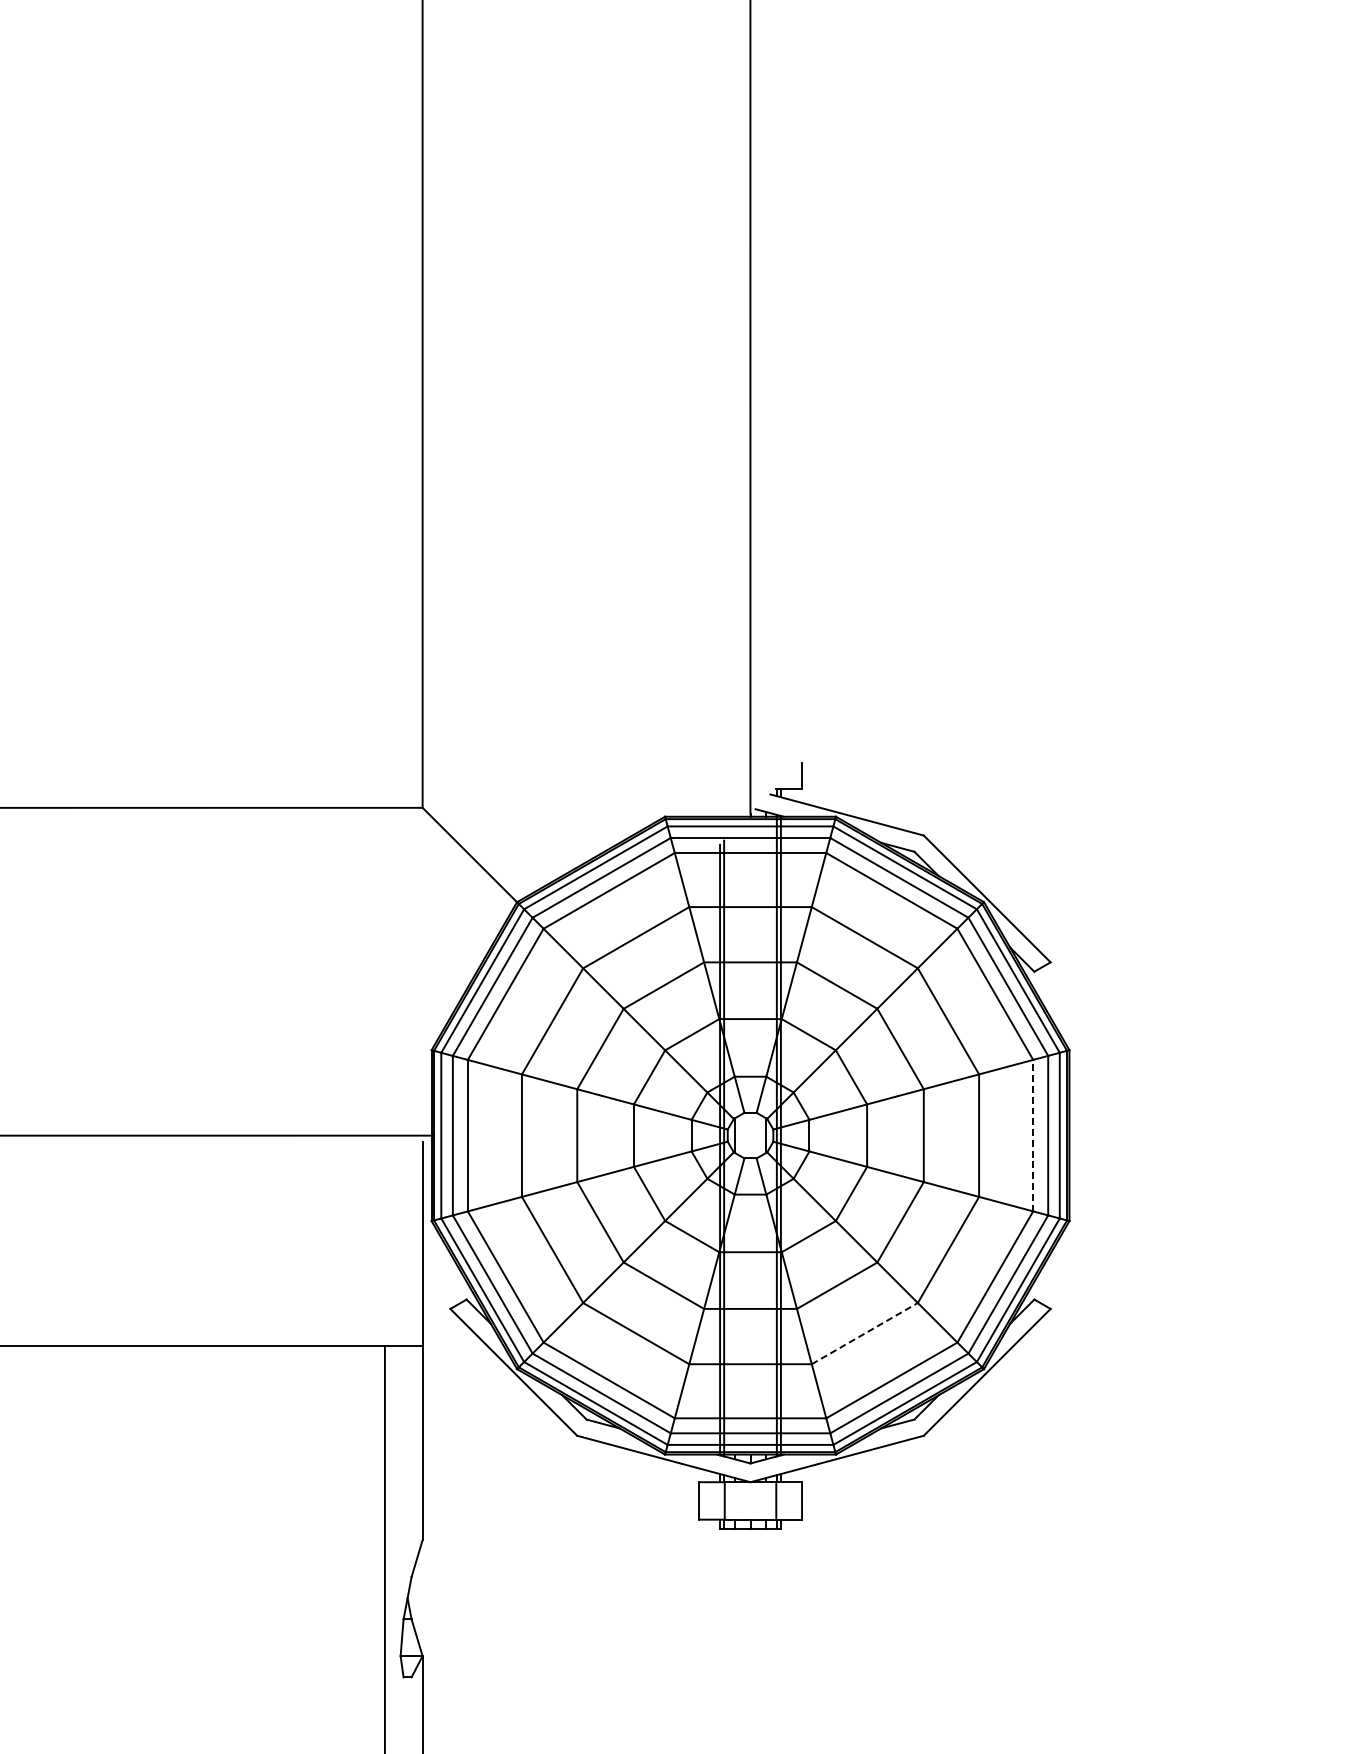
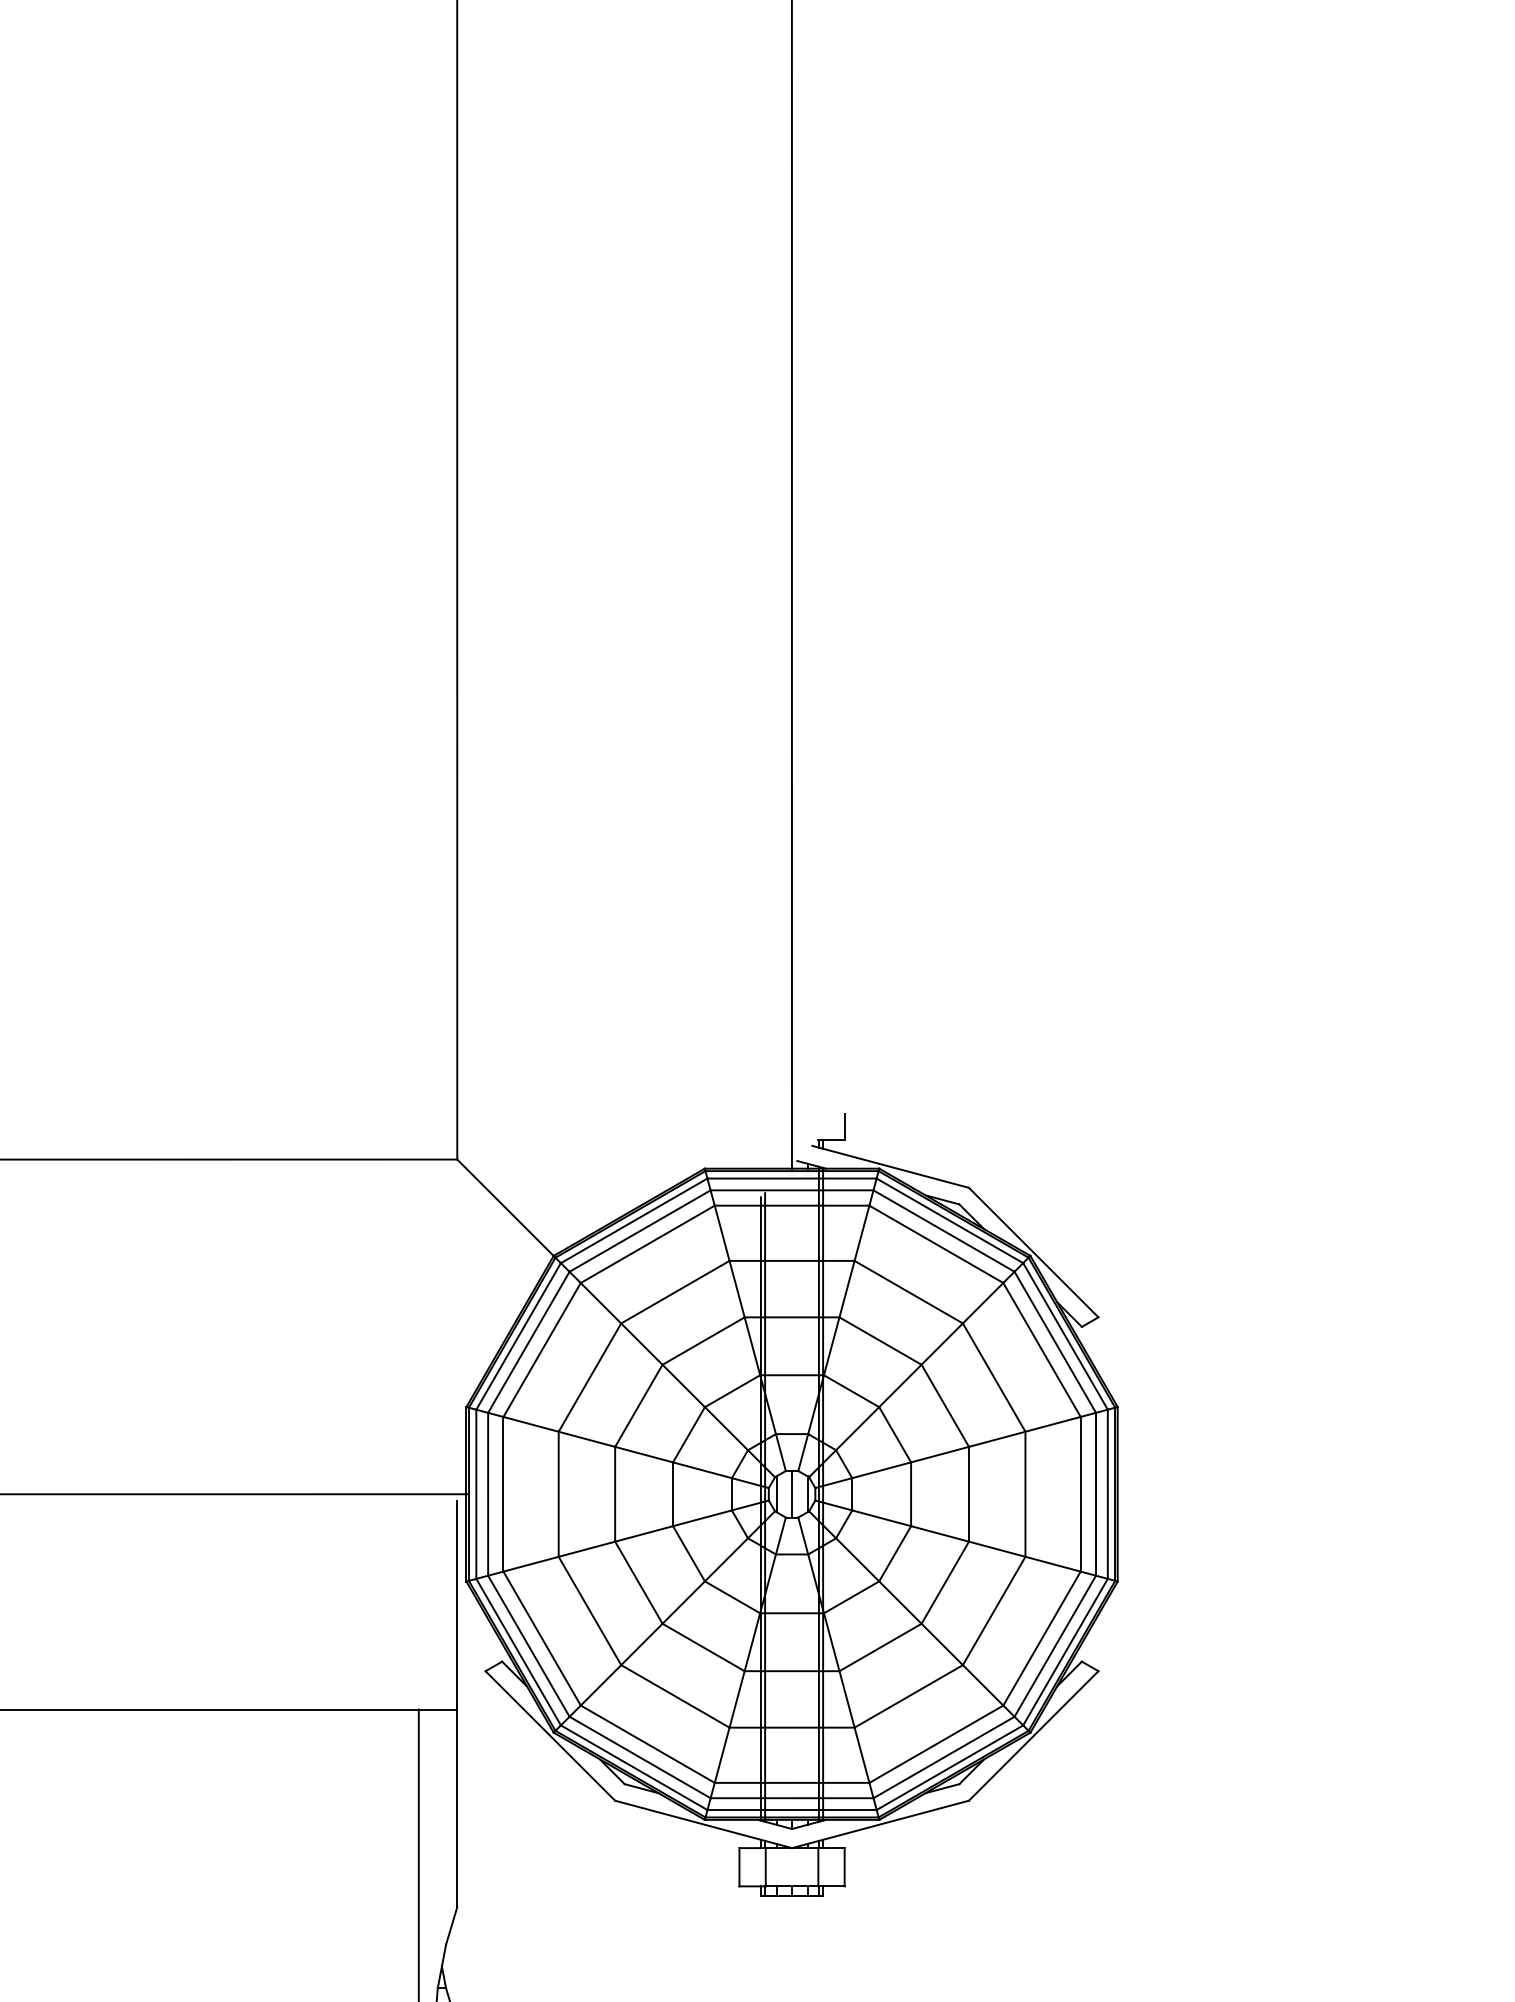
line: (1033, 1134) -> (1080, 1493), dashed -> solid
line: (750, 1135) -> (792, 1494), added
line: (864, 1333) -> (908, 1696), dashed -> solid

